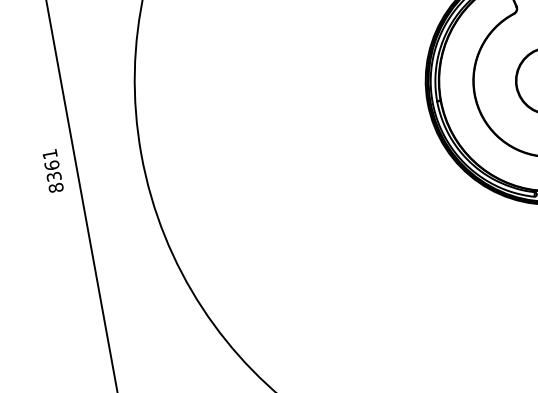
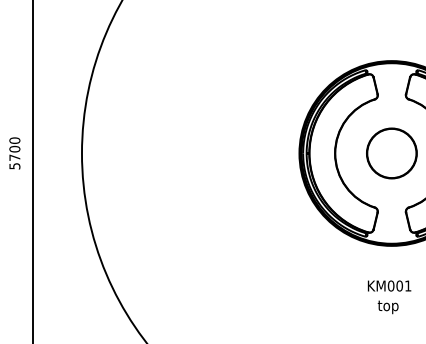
text: (52, 171) -> (14, 153), 8361 -> 5700

